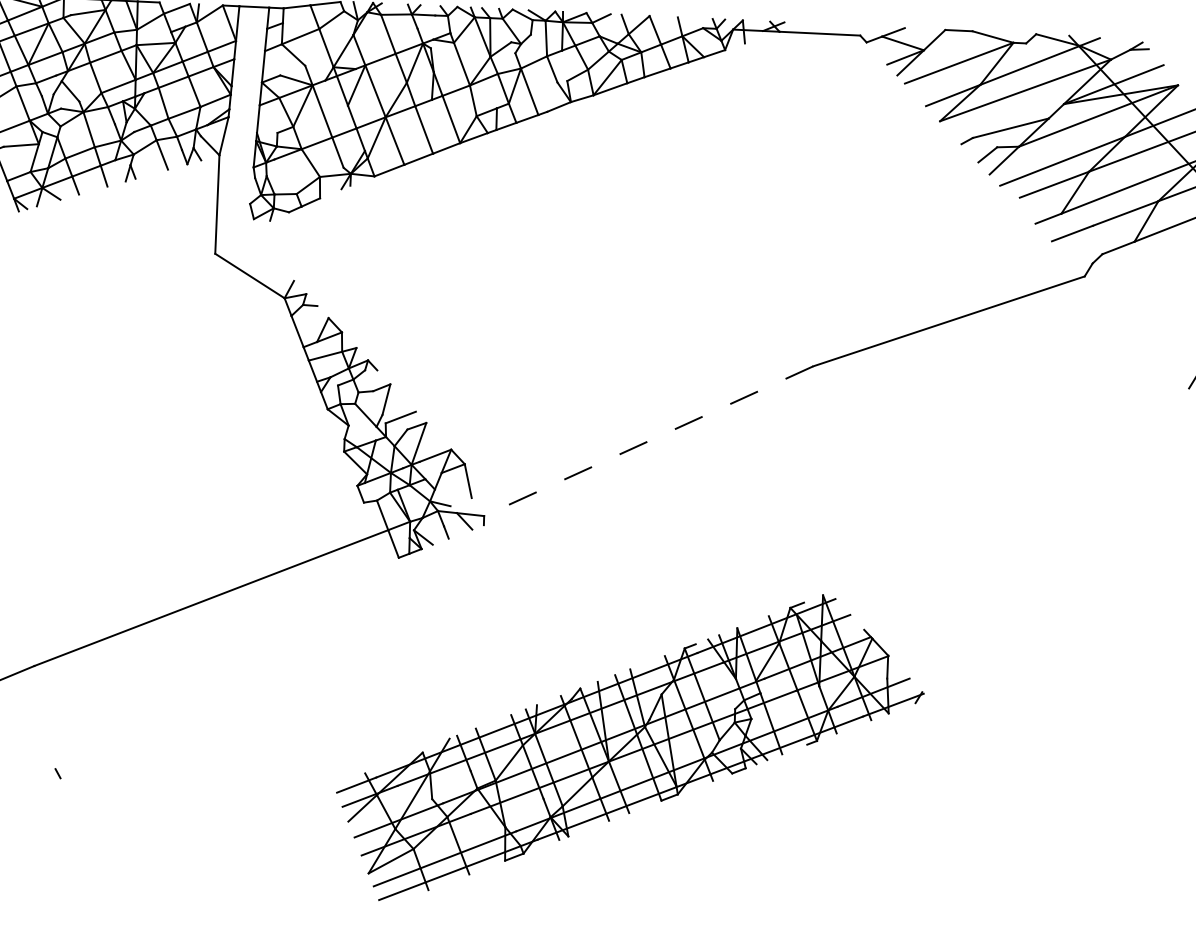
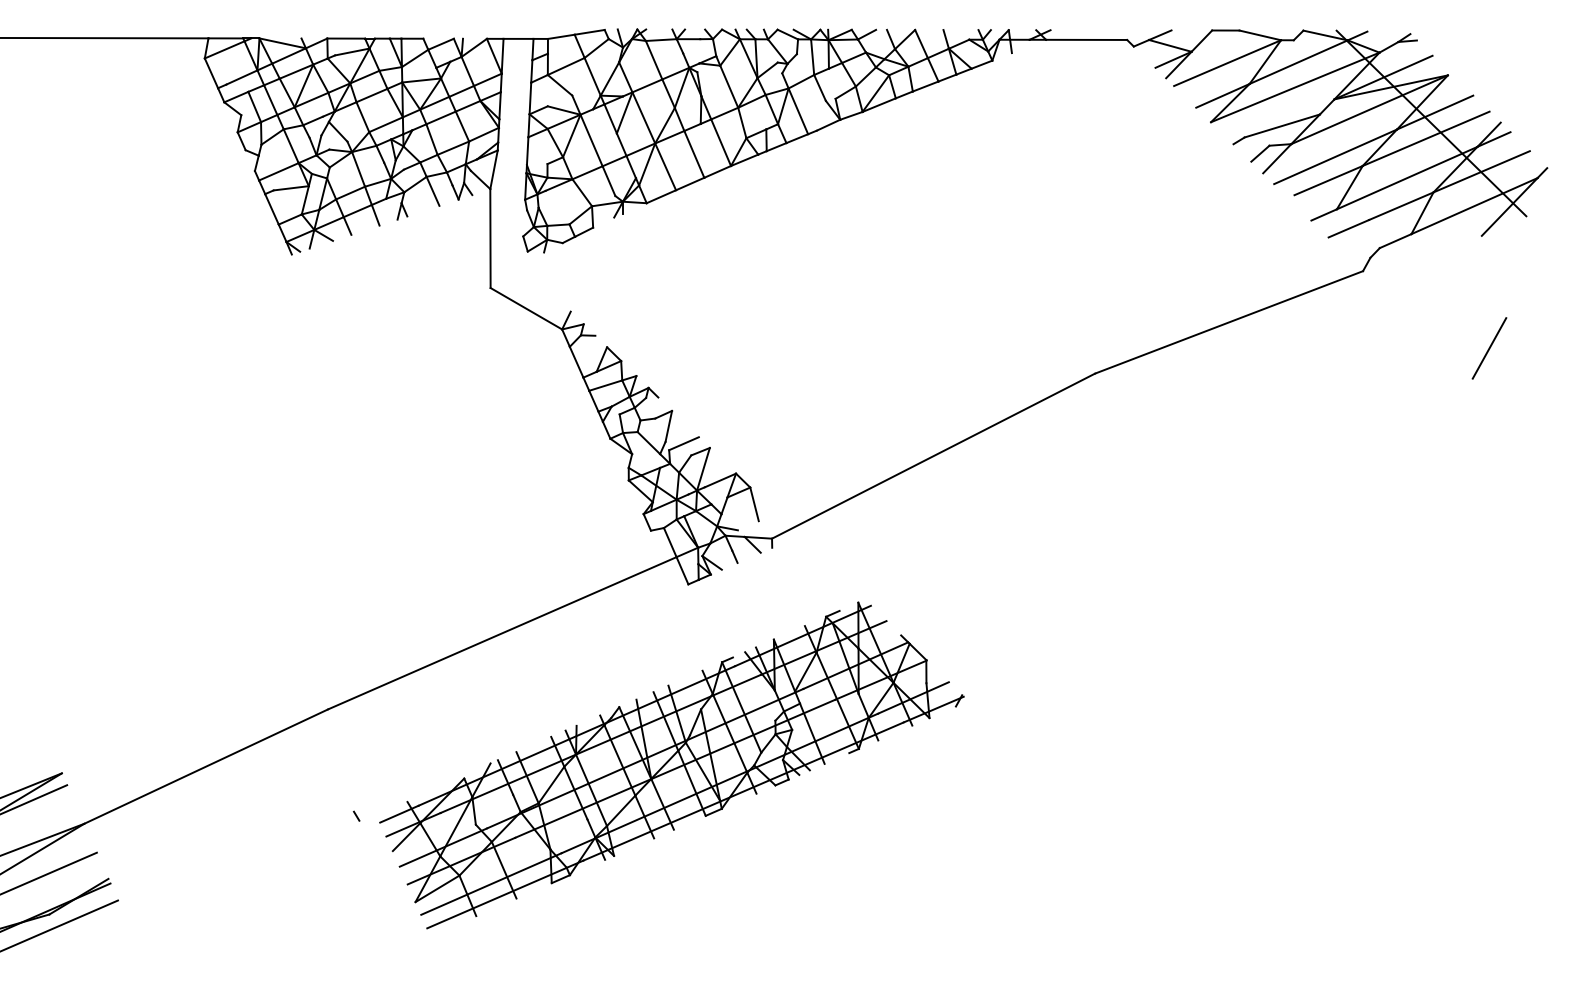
line: (648, 441) -> (933, 456), dashed -> solid
part: (629, 748) -> (671, 765), moved

